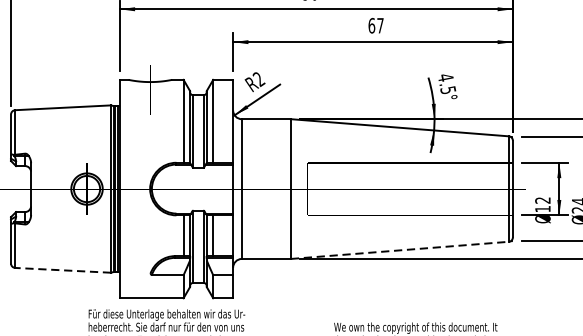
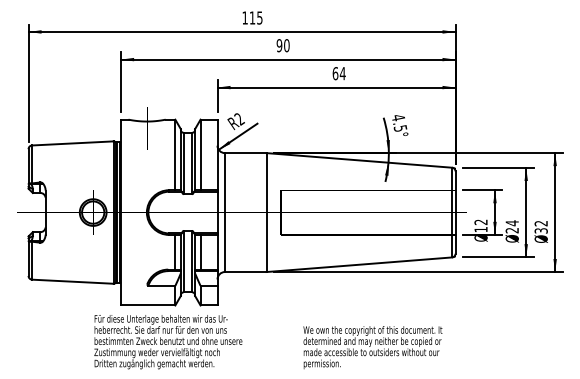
text: (380, 25) -> (342, 73), 67 -> 64
line: (400, 250) -> (359, 264), dashed -> solid
line: (62, 270) -> (72, 281), dashed -> solid

